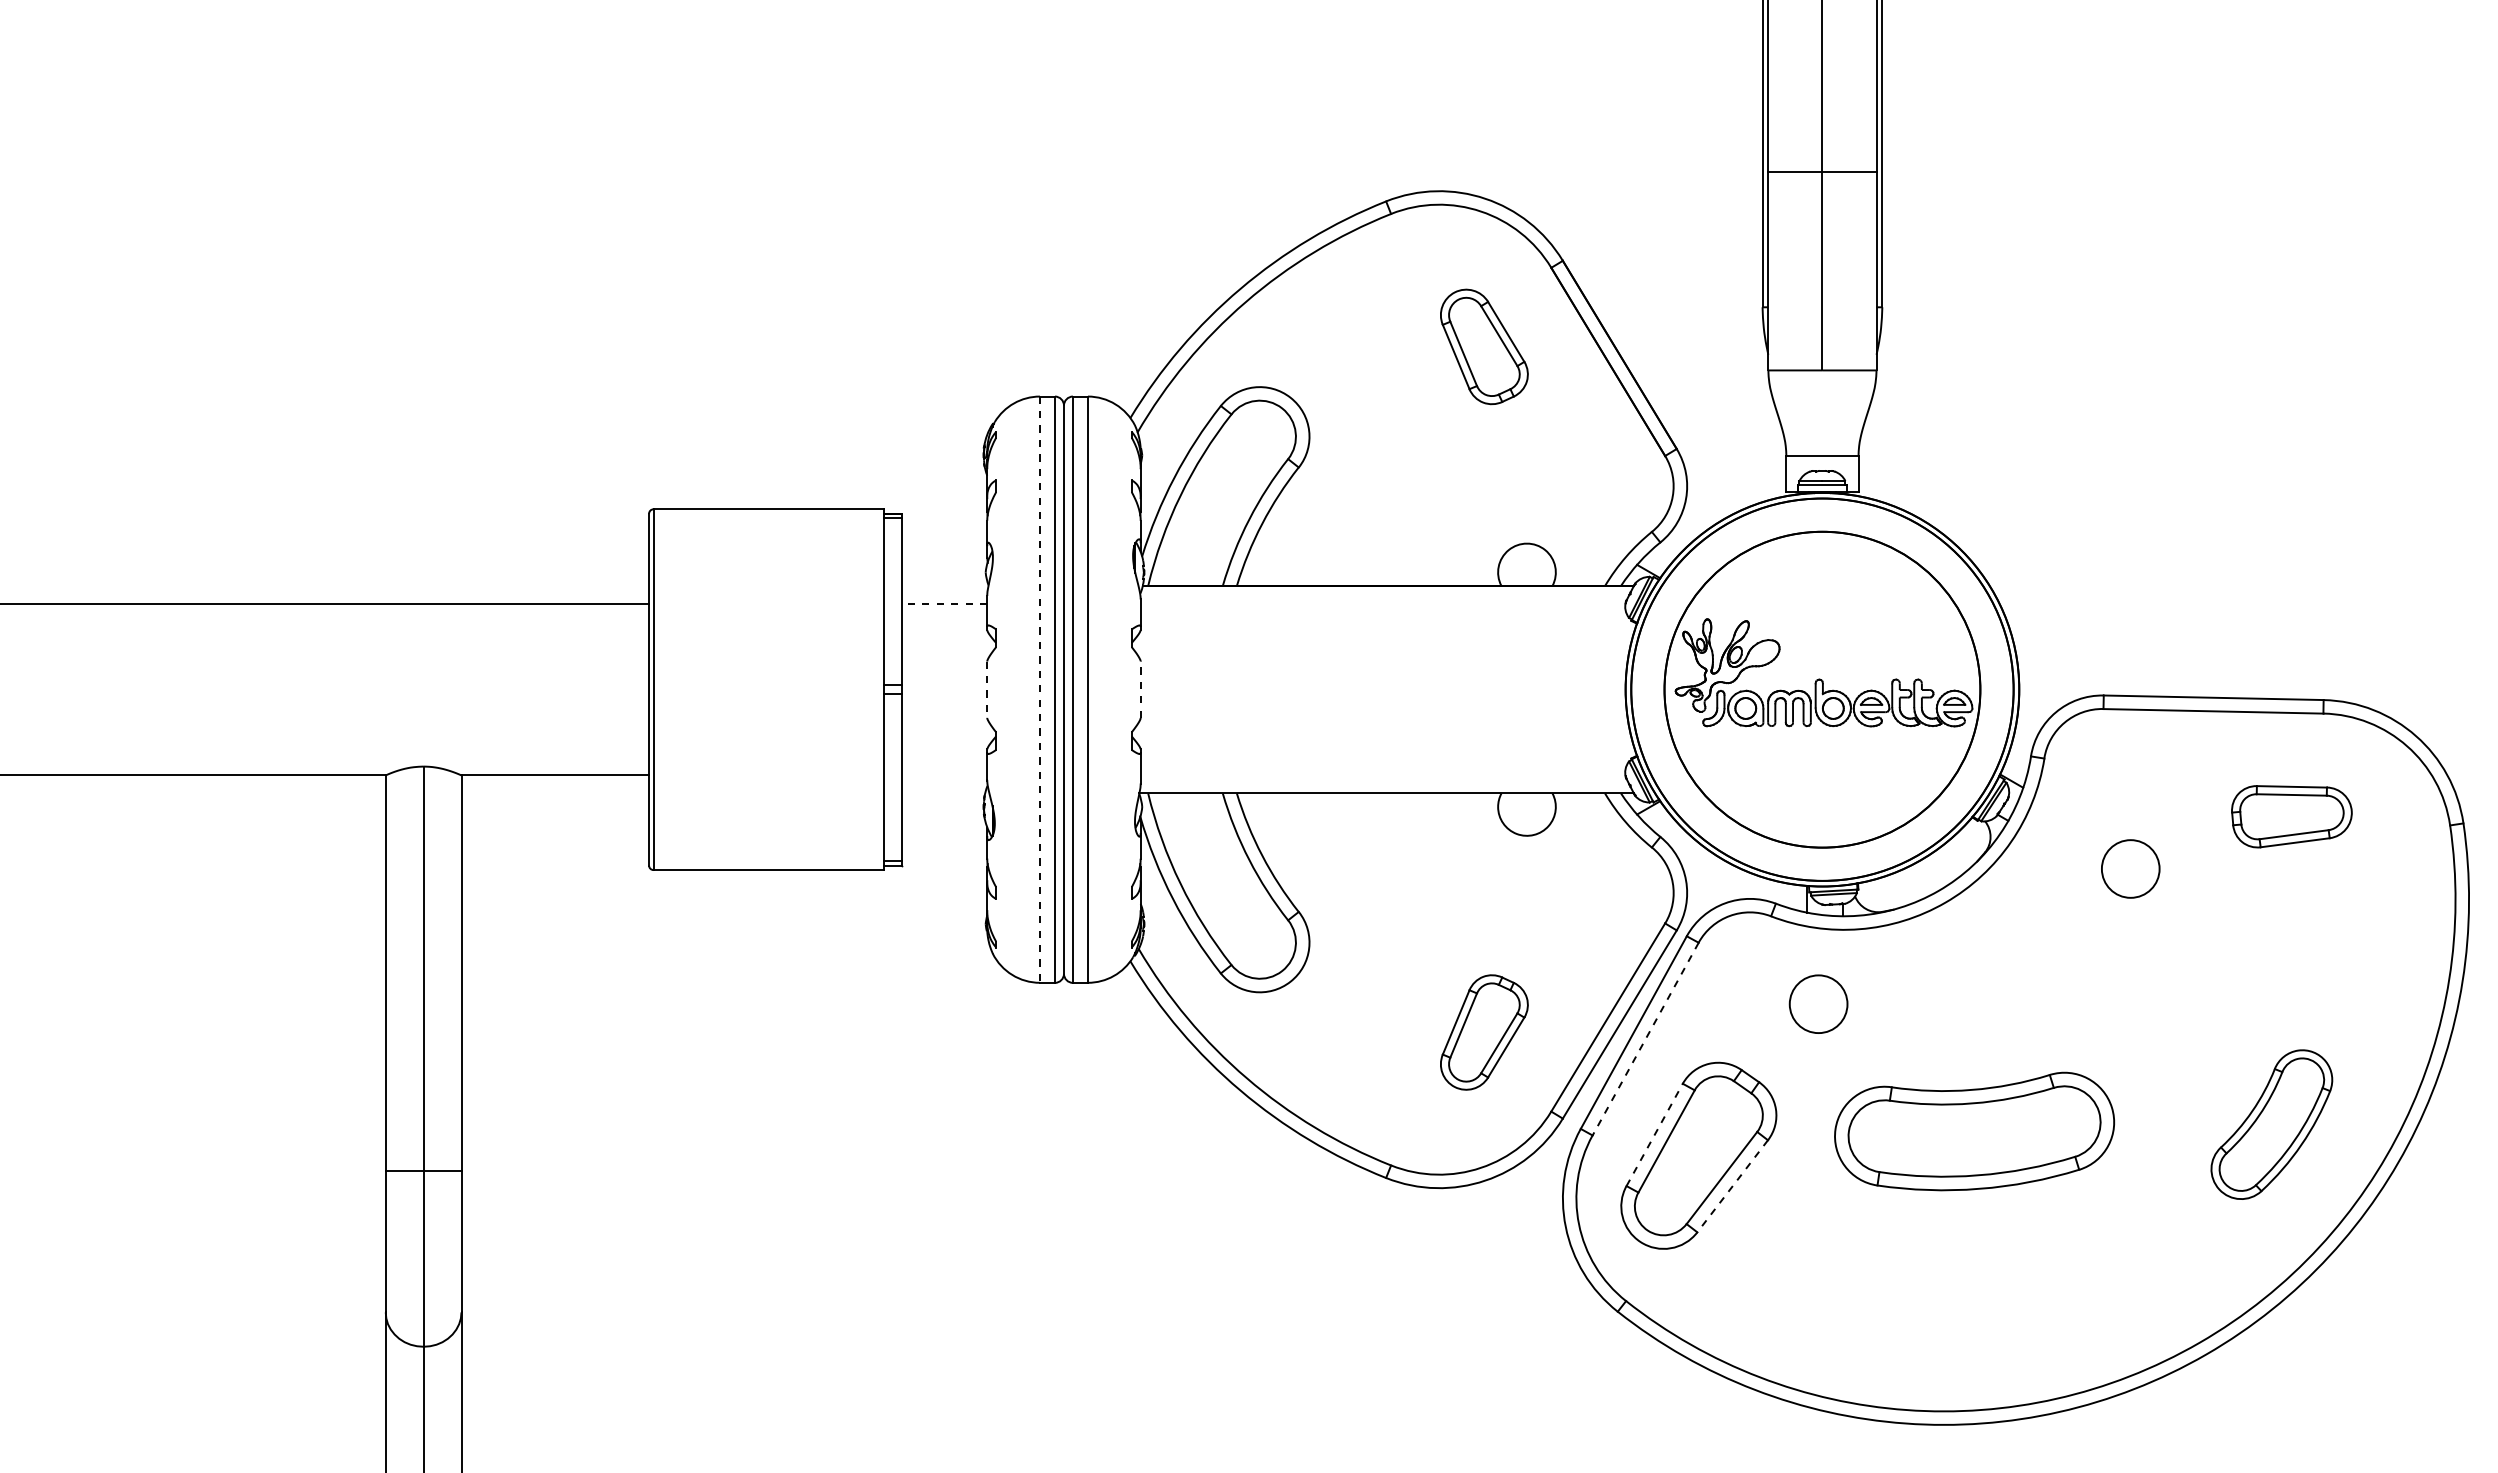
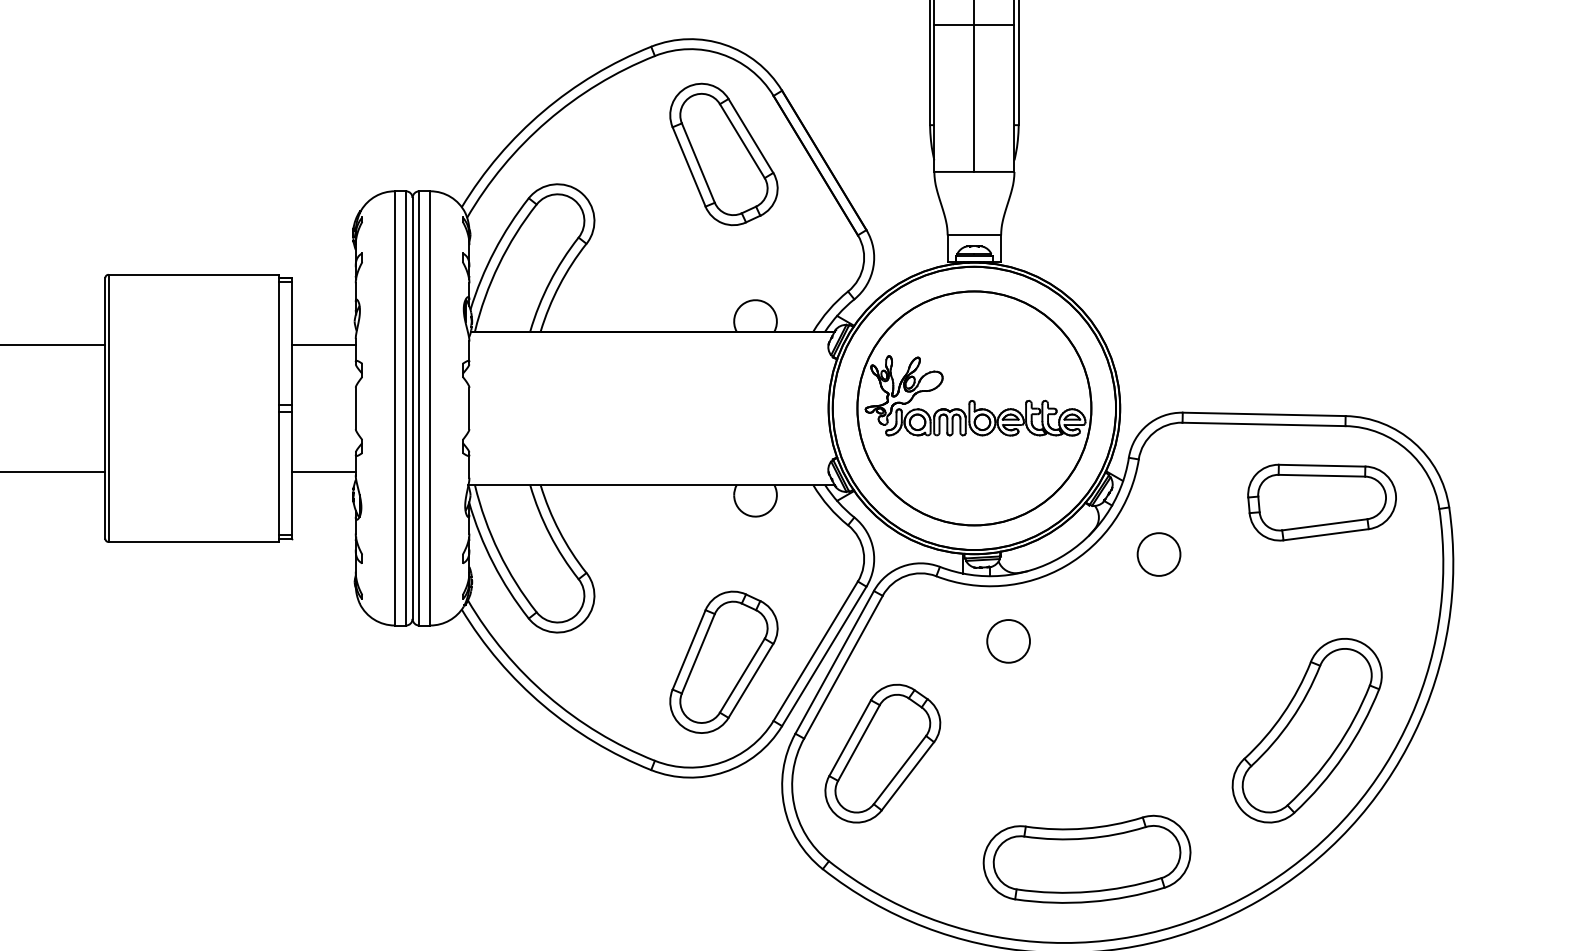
part: (1484, 346) -> (724, 154), size x1.67
line: (944, 604) -> (324, 345), dashed -> solid
line: (1140, 689) -> (469, 408), dashed -> solid
line: (987, 690) -> (355, 408), dashed -> solid
line: (1039, 690) -> (394, 408), dashed -> solid
line: (944, 775) -> (324, 471), added
part: (2291, 816) -> (1321, 502), size x1.67
circle: (2130, 868) -> (1158, 554), moved
circle: (1818, 1003) -> (1008, 640), moved
part: (1484, 1032) -> (724, 662), size x1.67
line: (1645, 1039) -> (843, 667), dashed -> solid
part: (2271, 1124) -> (1307, 730), size x1.67
part: (1974, 1131) -> (1087, 859), moved
line: (1654, 1134) -> (850, 737), dashed -> solid
line: (1732, 1186) -> (907, 776), dashed -> solid

